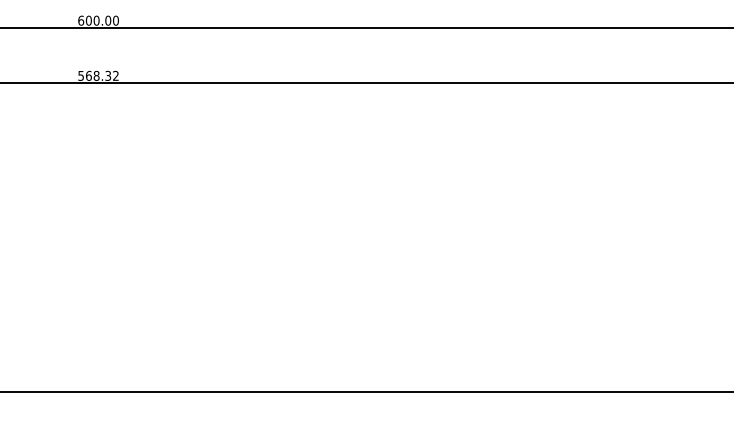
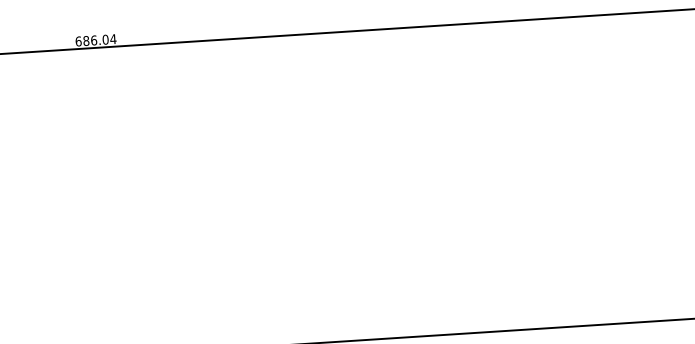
text: (98, 75) -> (95, 39), 568.32 -> 686.04

